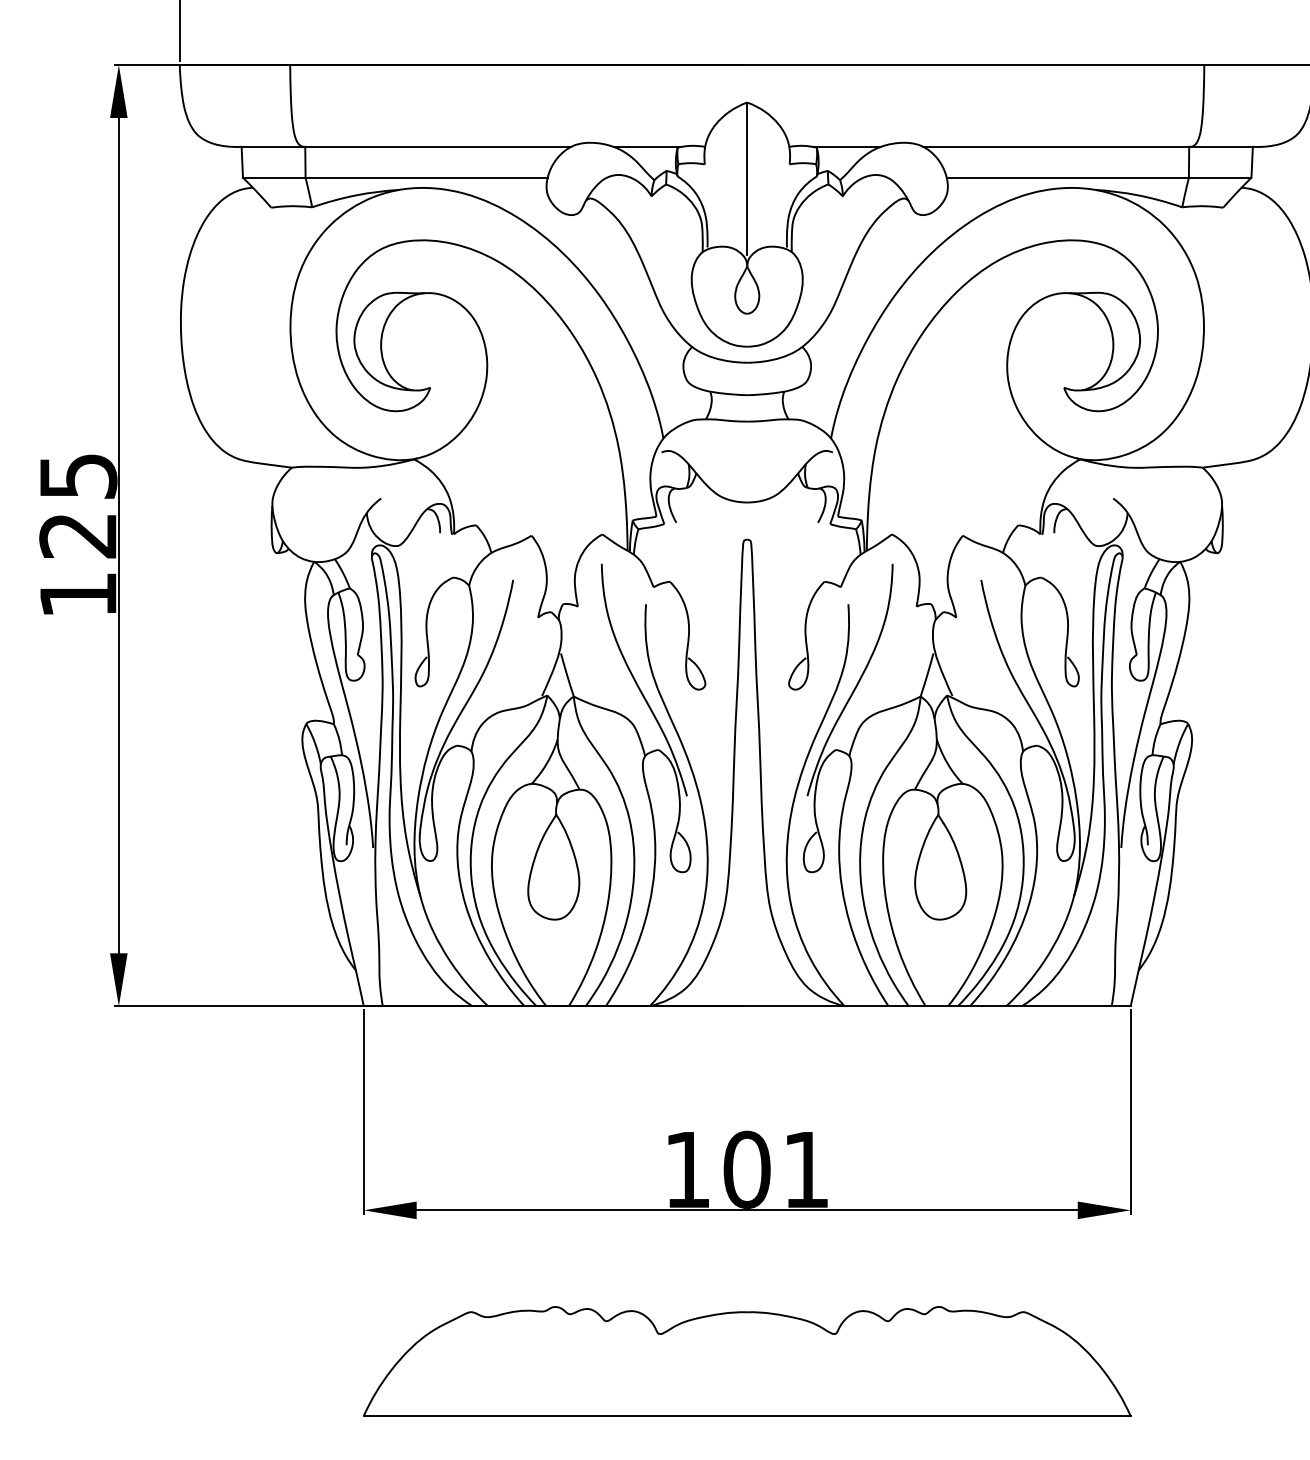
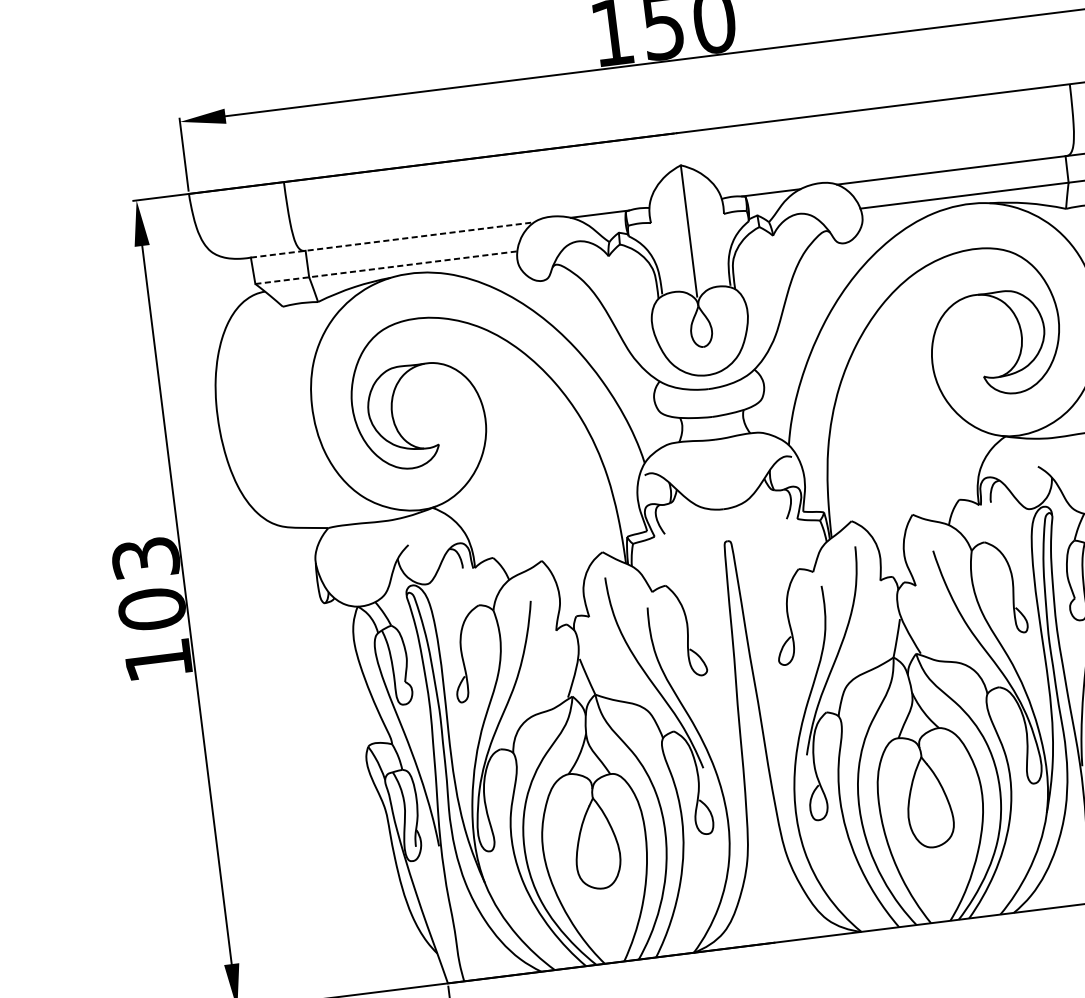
line: (406, 146) -> (392, 239), solid -> dashed
line: (395, 177) -> (386, 267), solid -> dashed
text: (78, 506) -> (149, 584), 125 -> 103

